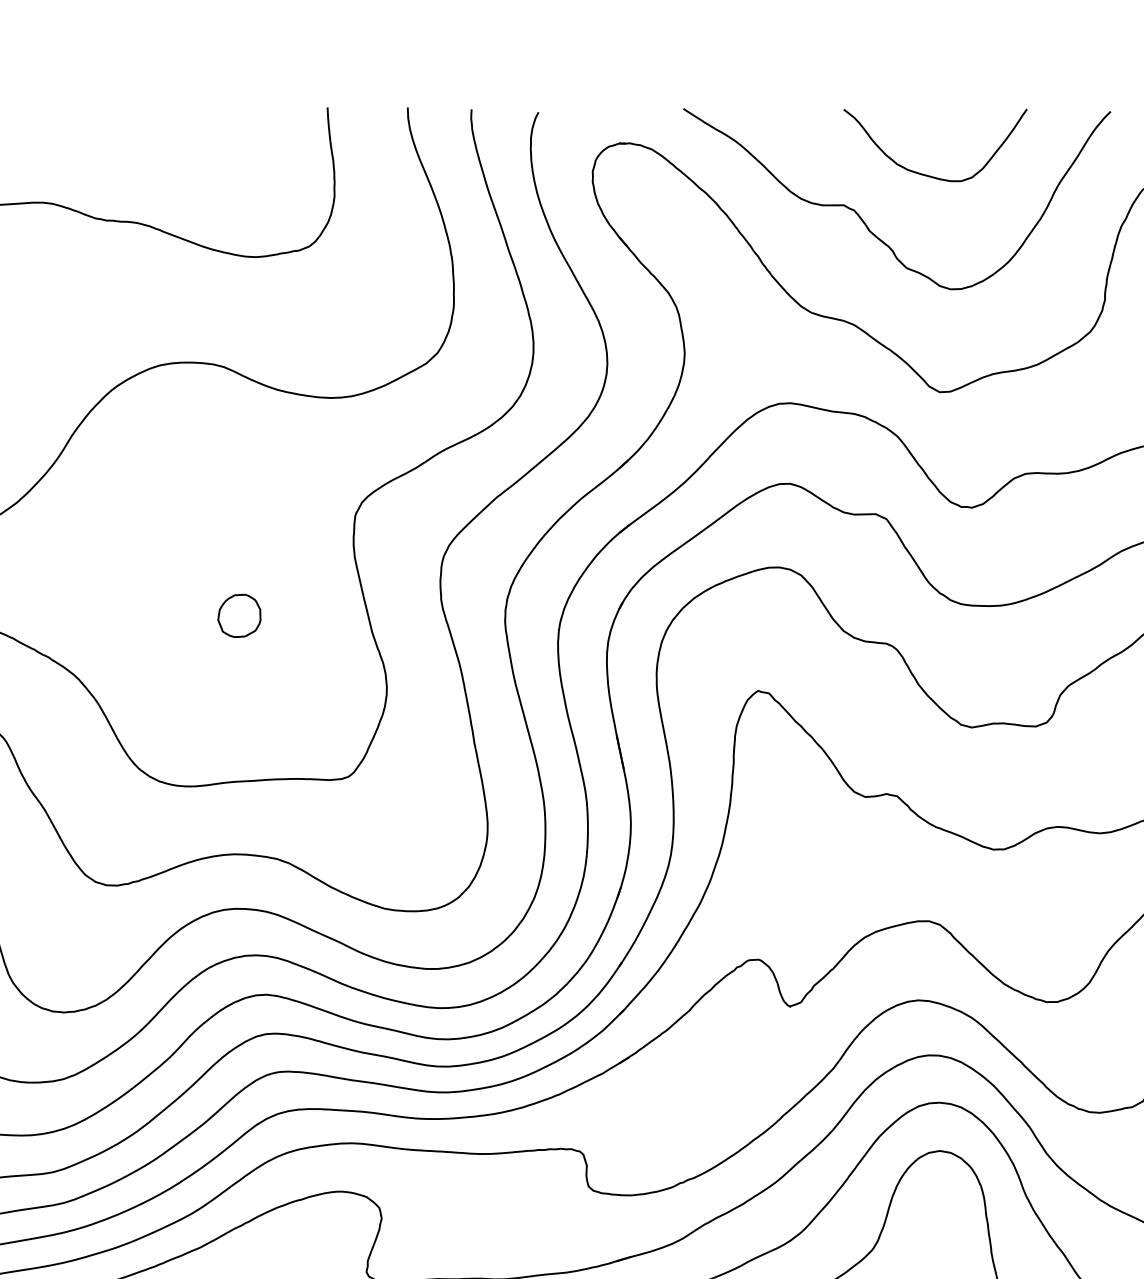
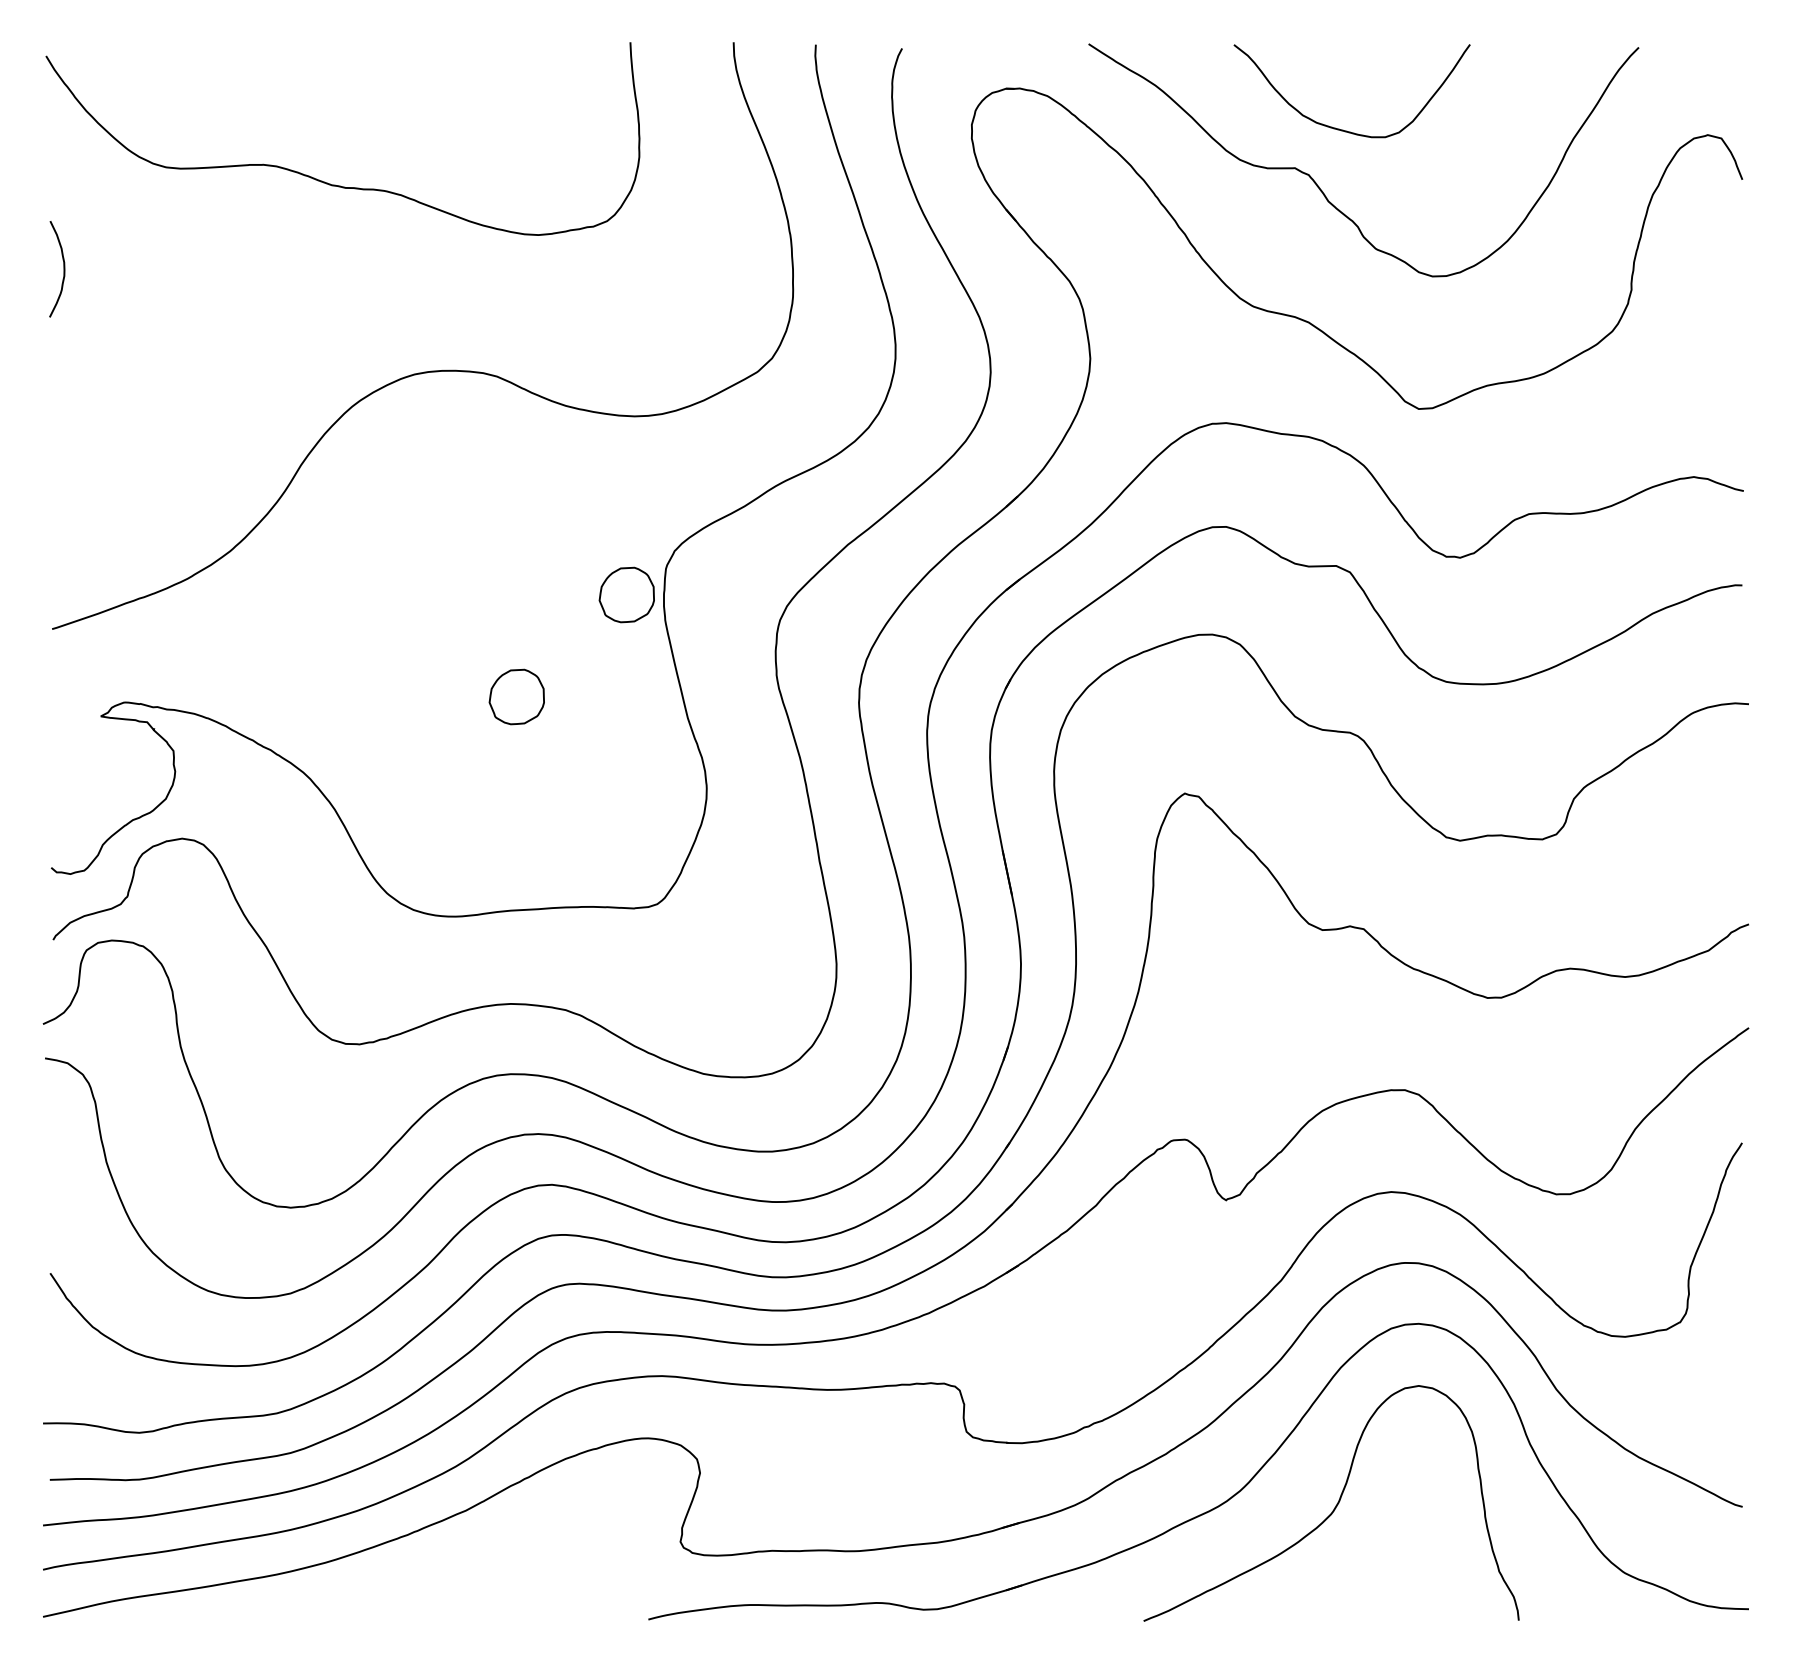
curve: (928, 175) -> (1343, 129), moved
part: (324, 536) -> (626, 594), added

